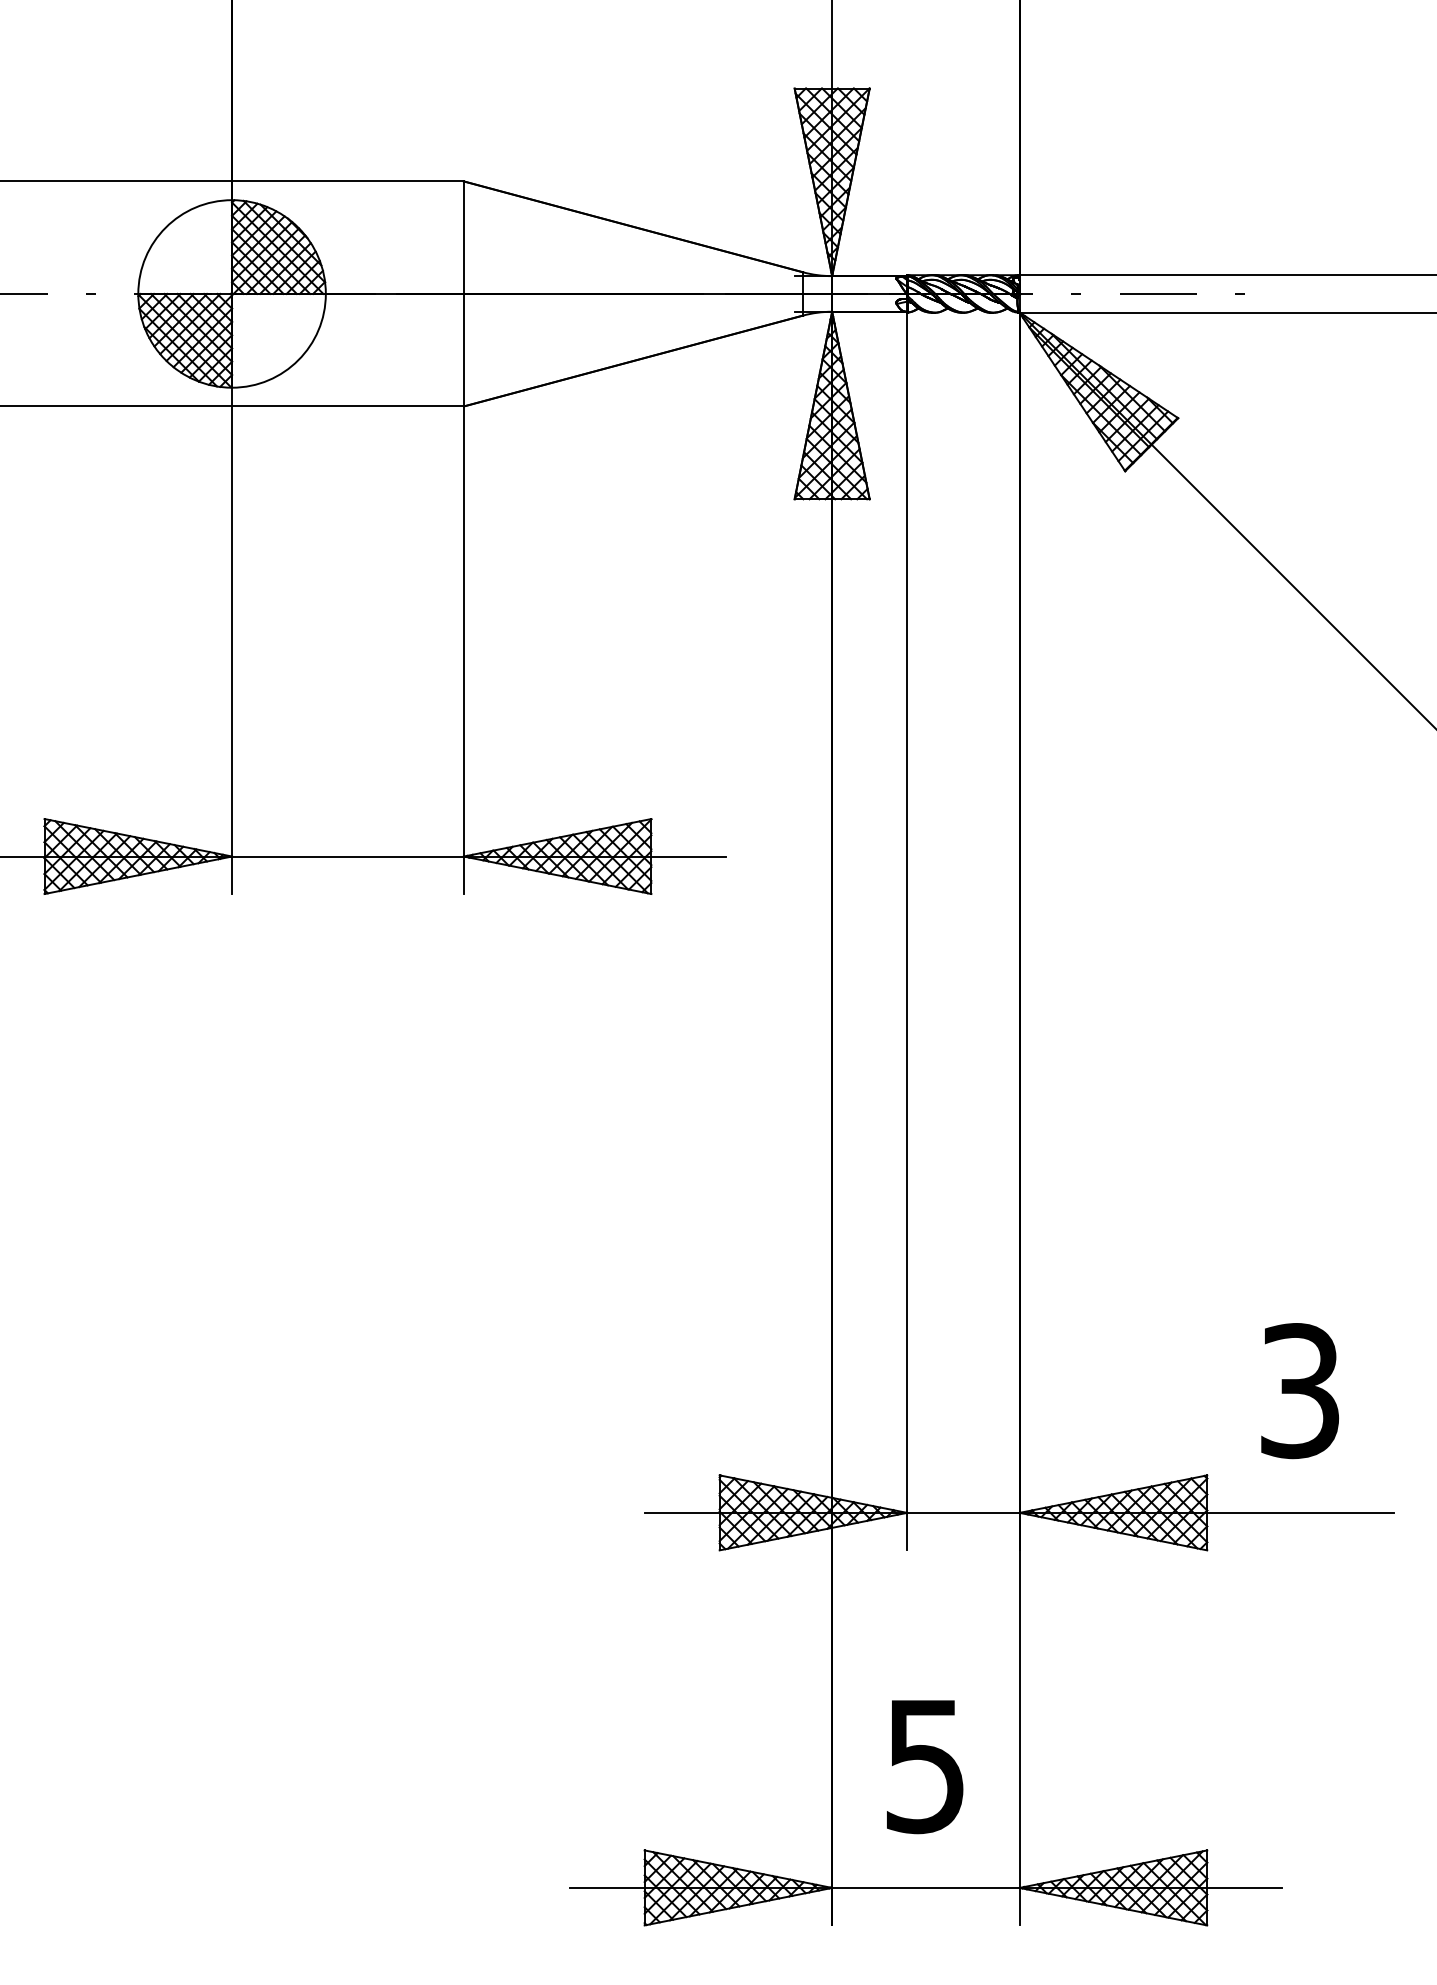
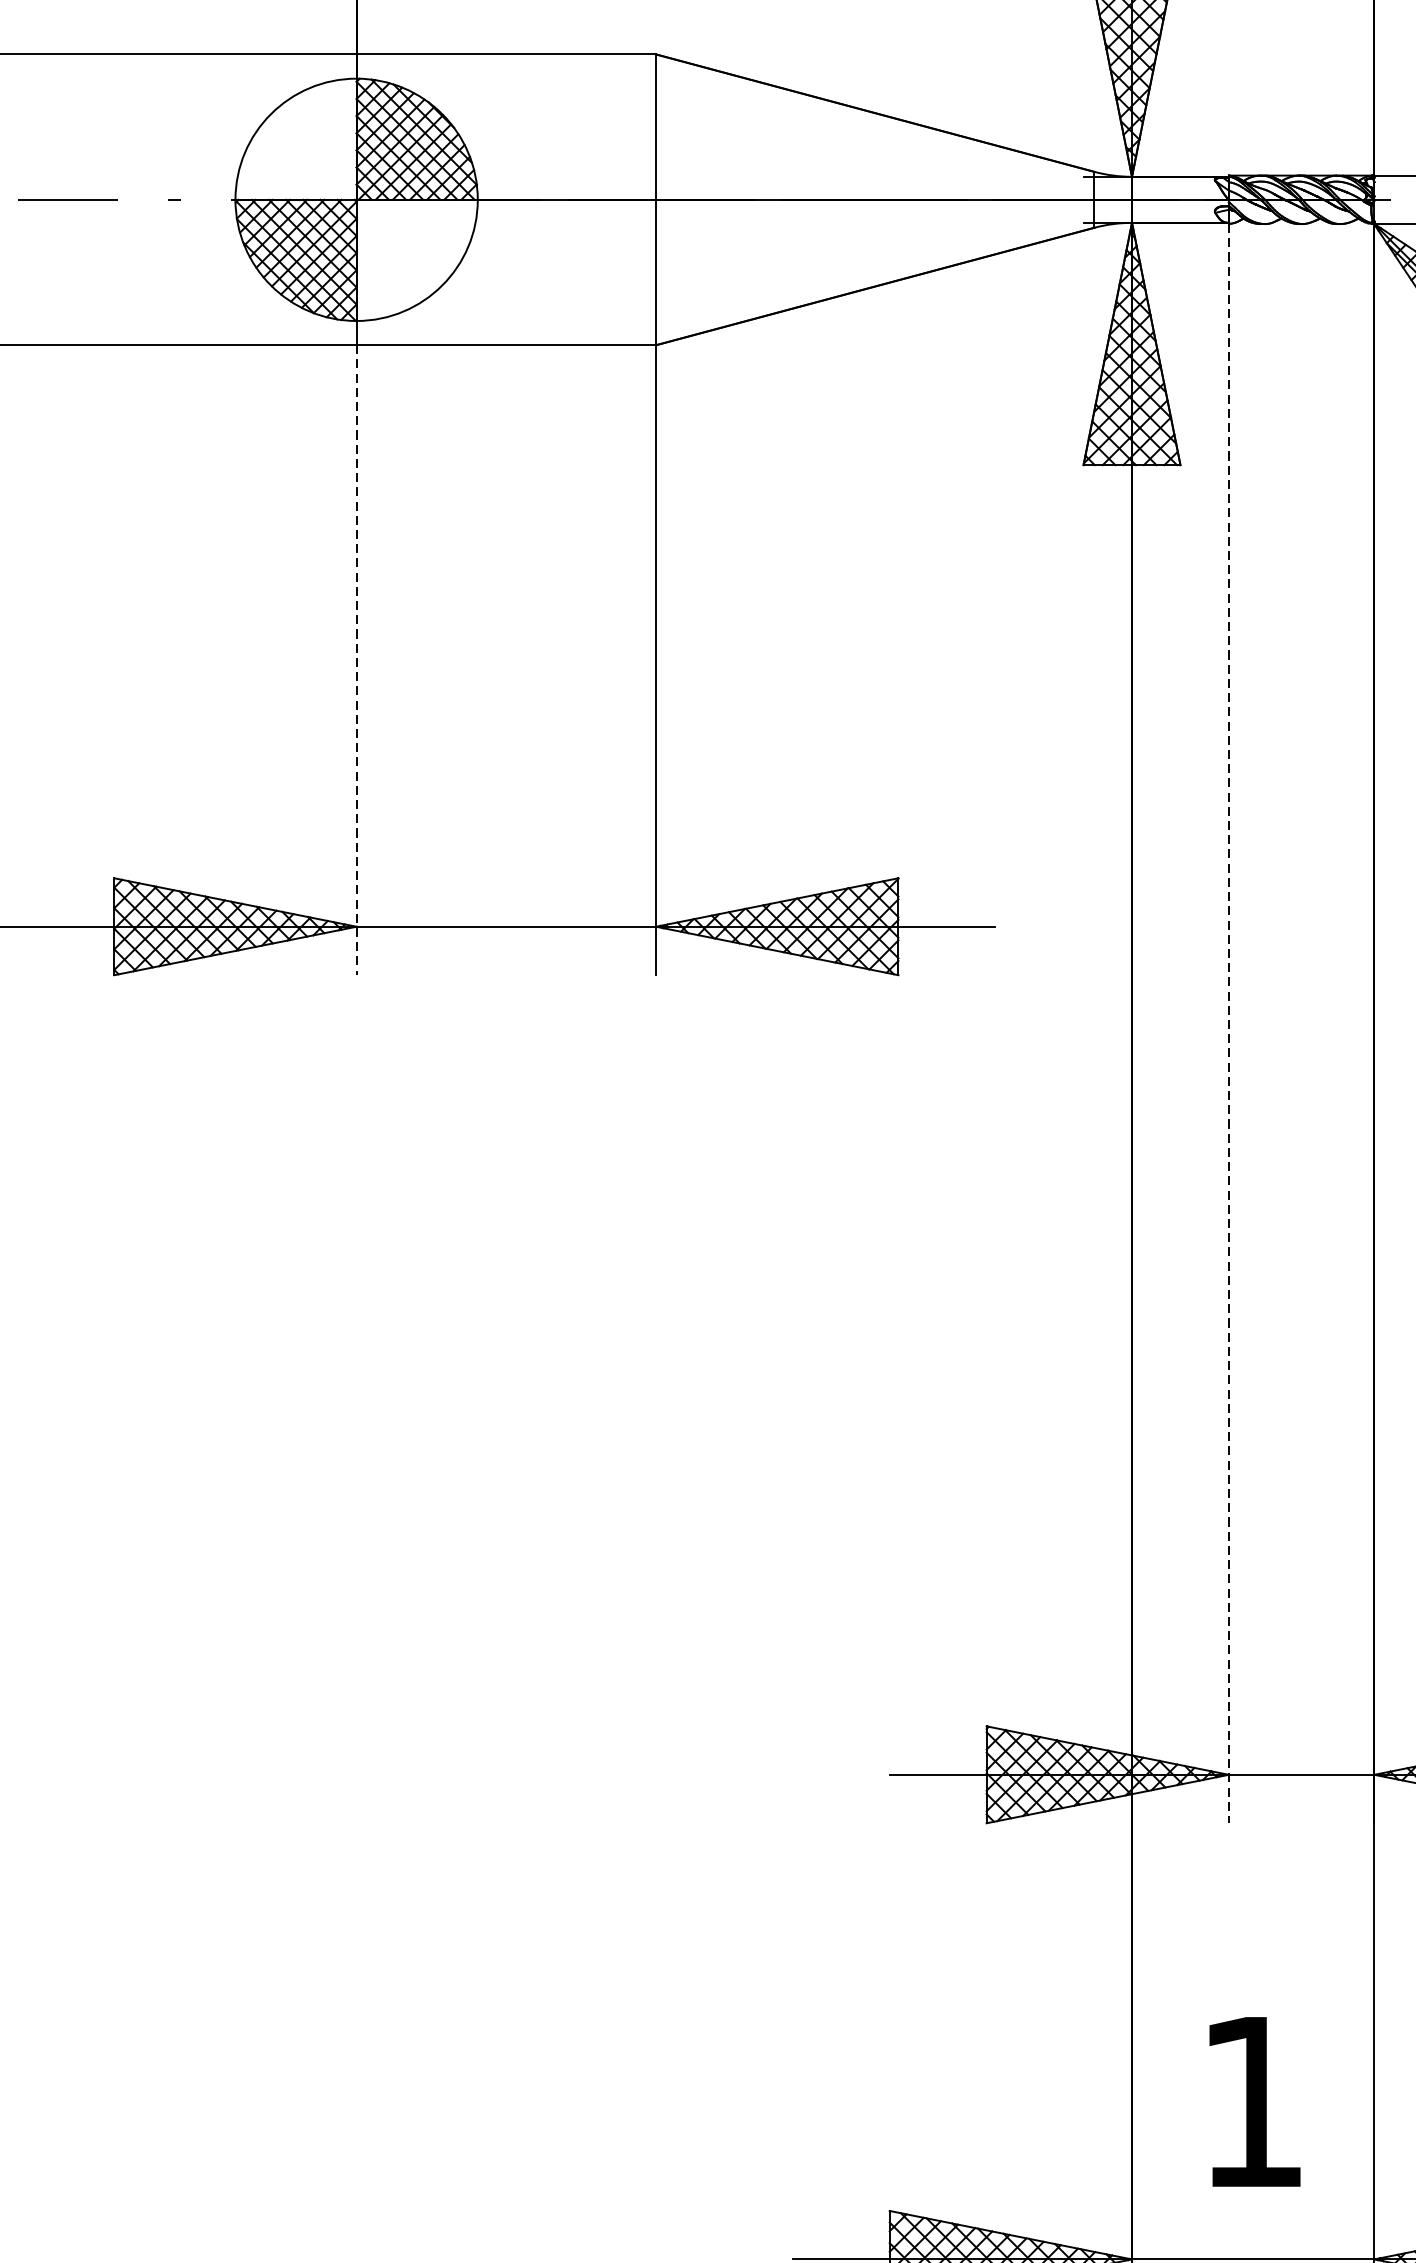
line: (232, 650) -> (357, 660), solid -> dashed
line: (907, 931) -> (1229, 1023), solid -> dashed
text: (925, 1767) -> (1252, 2103), 5 -> 1

